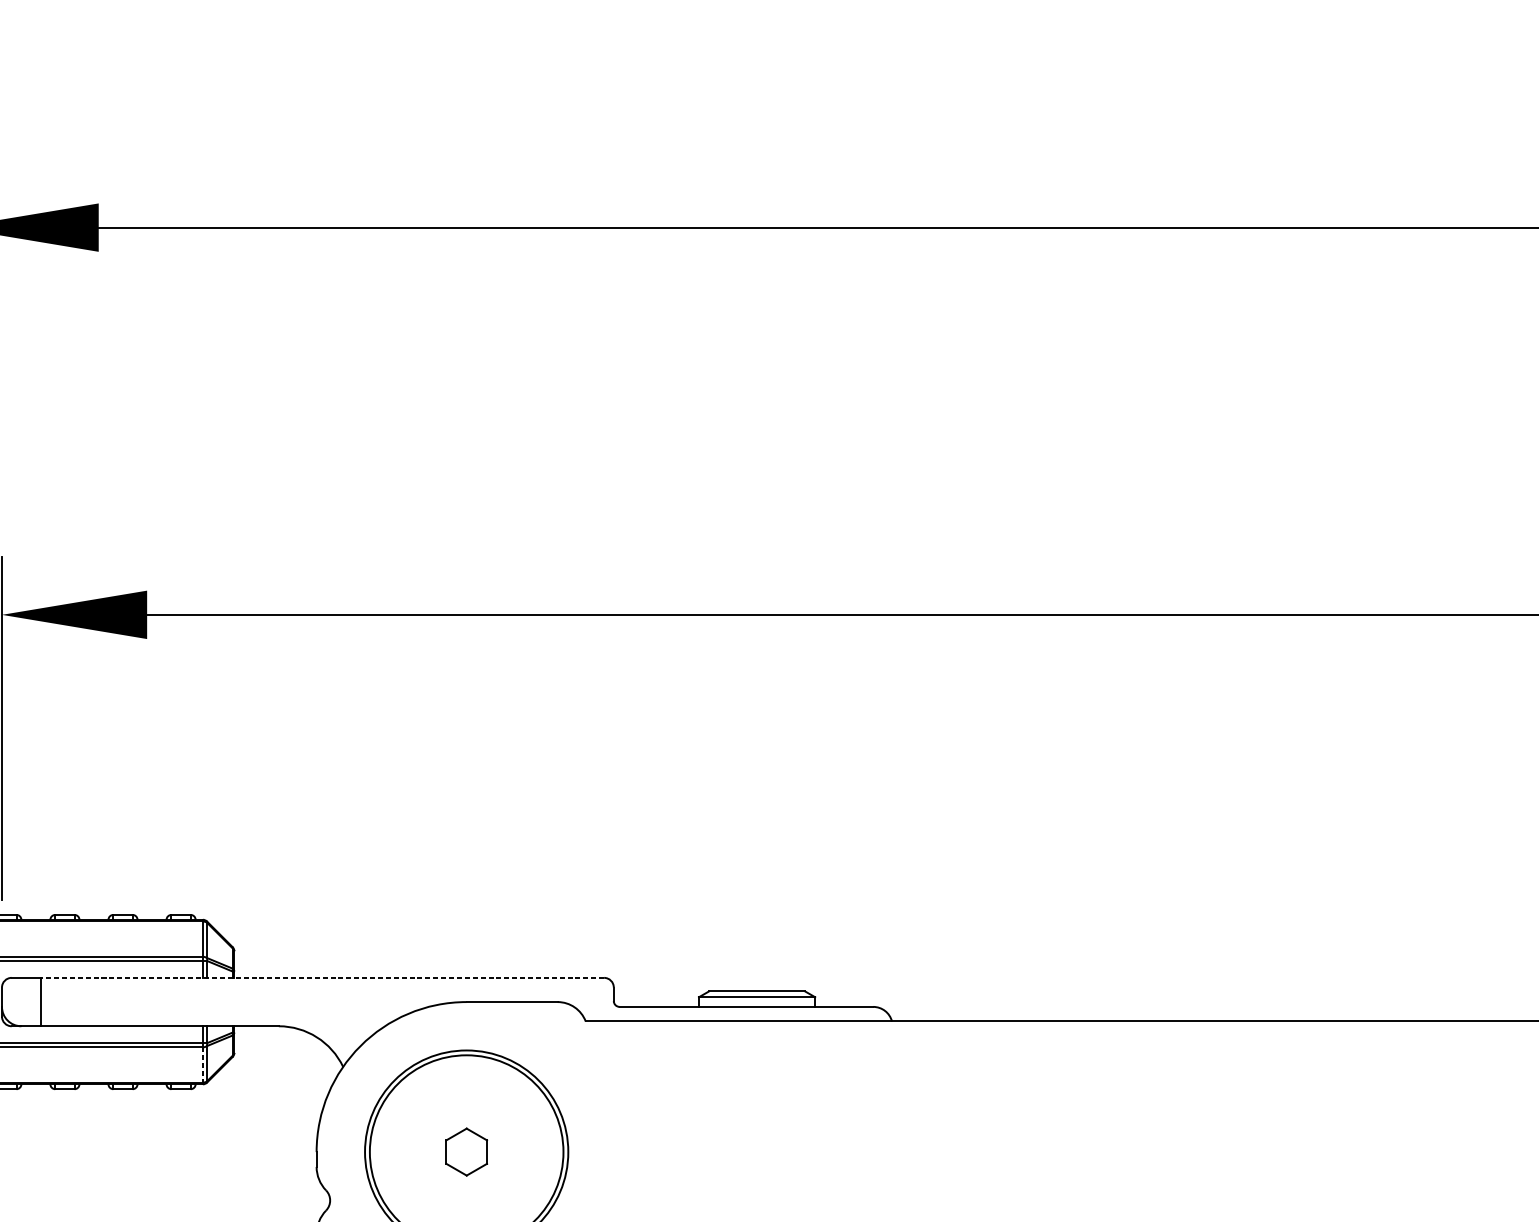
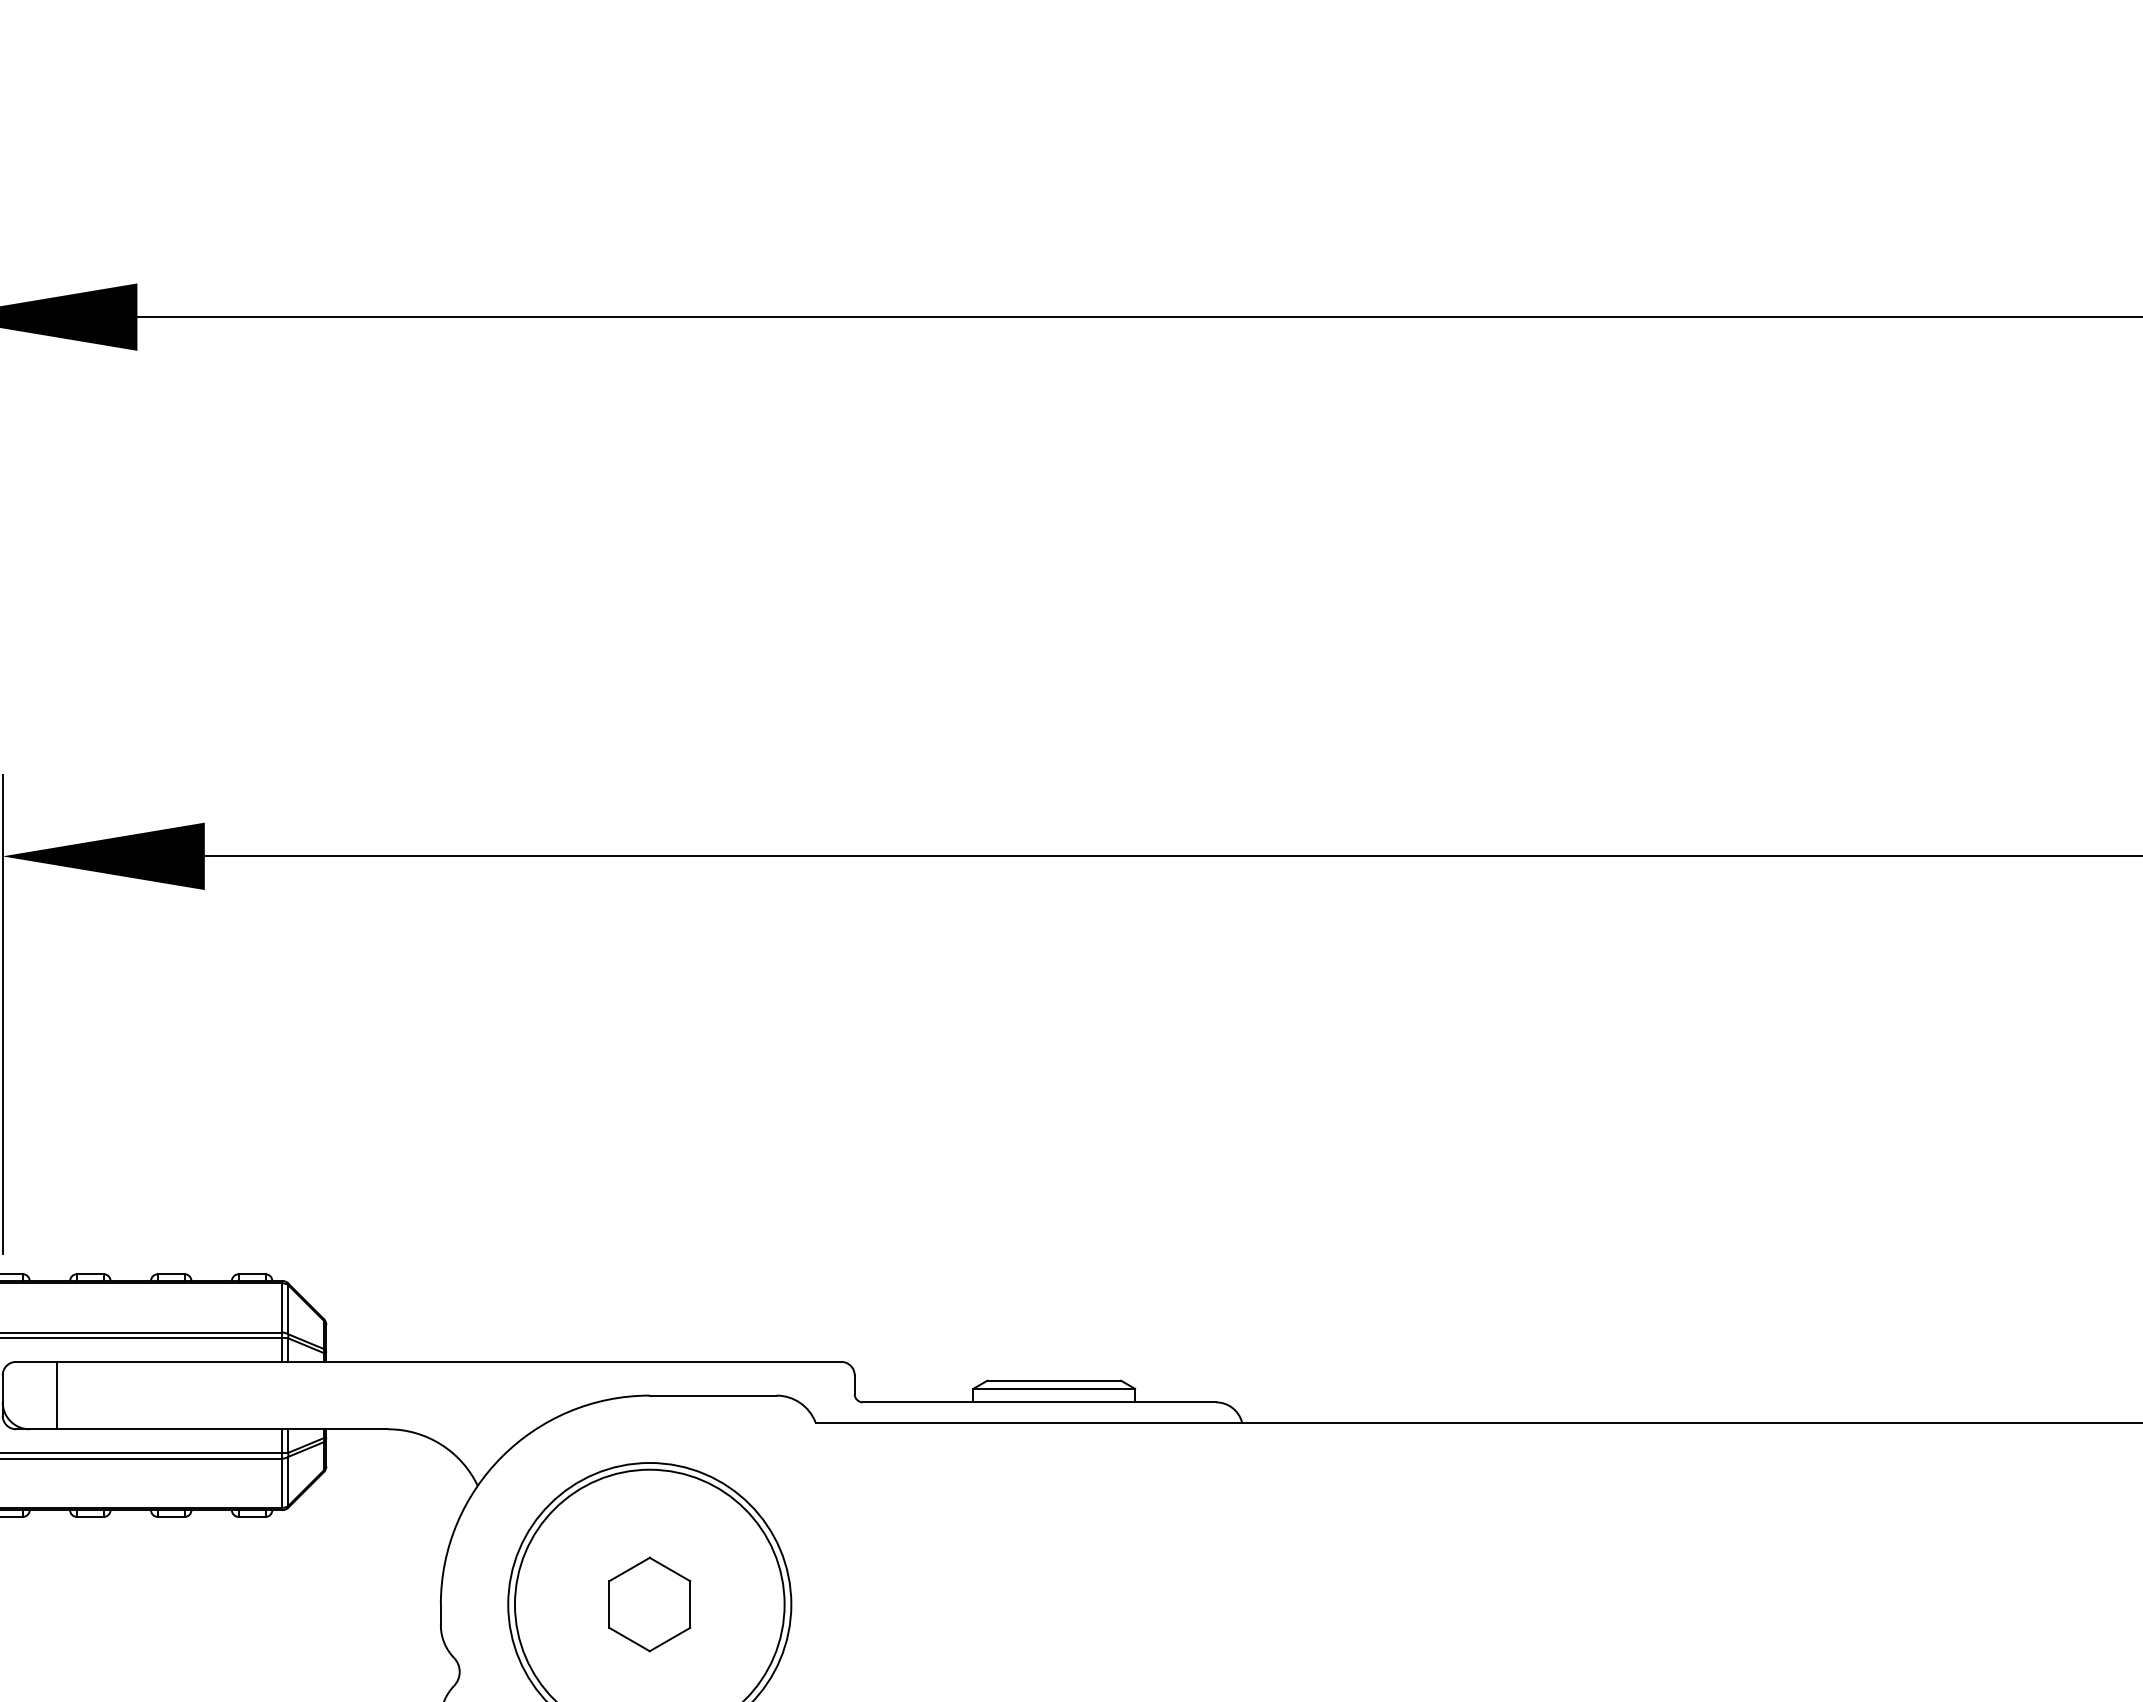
line: (322, 977) -> (448, 1361), dashed -> solid
line: (202, 1065) -> (282, 1483), dashed -> solid
part: (466, 1152) -> (649, 1604), size x1.43

